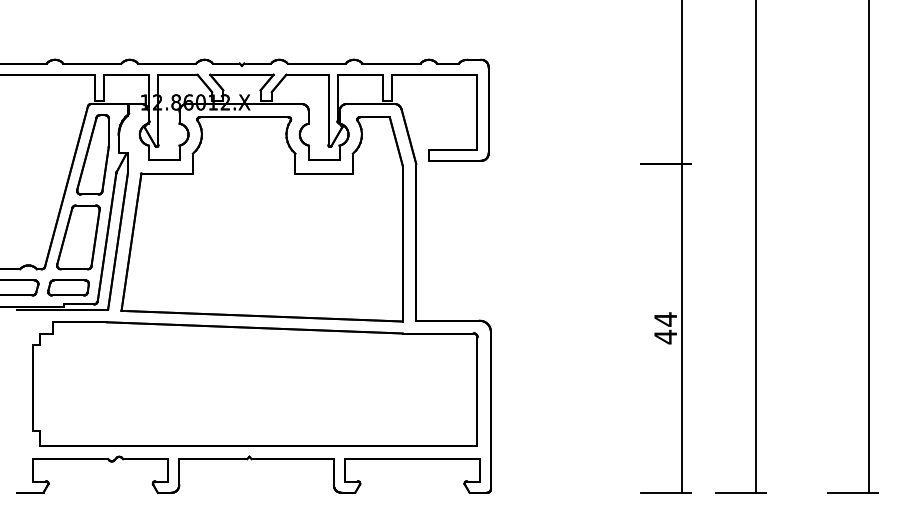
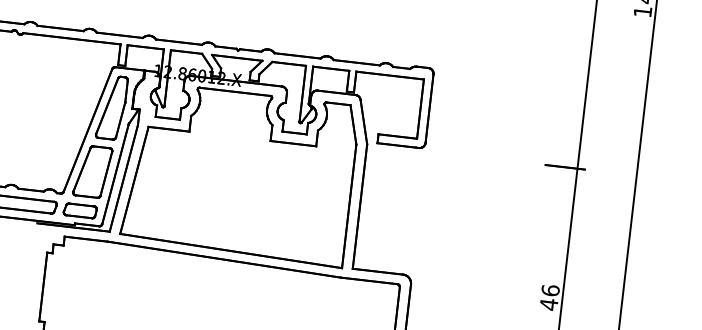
text: (665, 319) -> (550, 290), 44 -> 46

